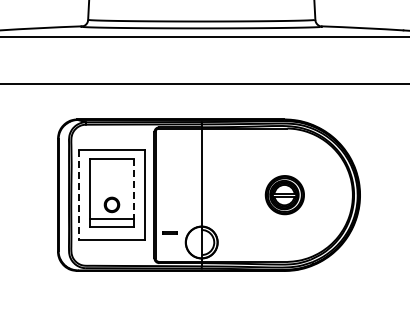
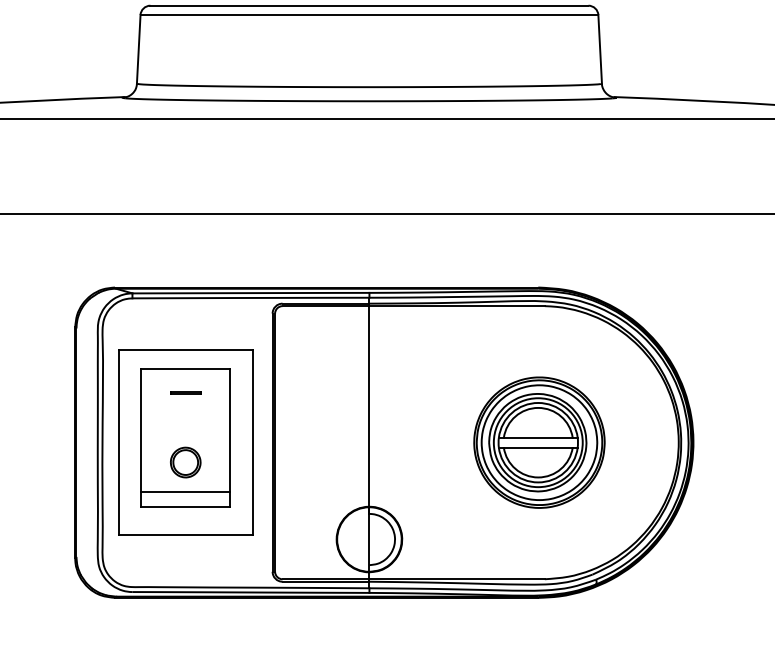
line: (133, 189) -> (229, 430), dashed -> solid
part: (284, 194) -> (538, 441), size x1.67
line: (79, 195) -> (119, 443), dashed -> solid
line: (169, 232) -> (184, 392), moved

